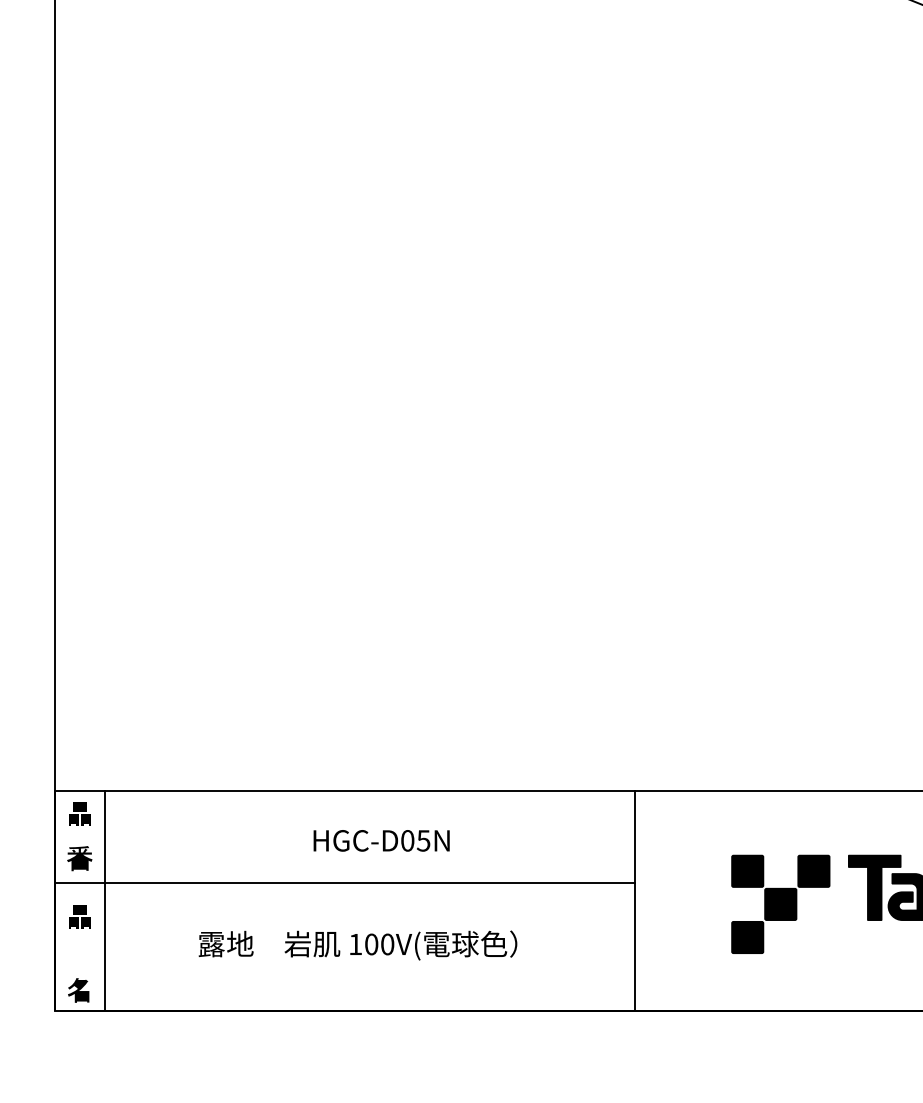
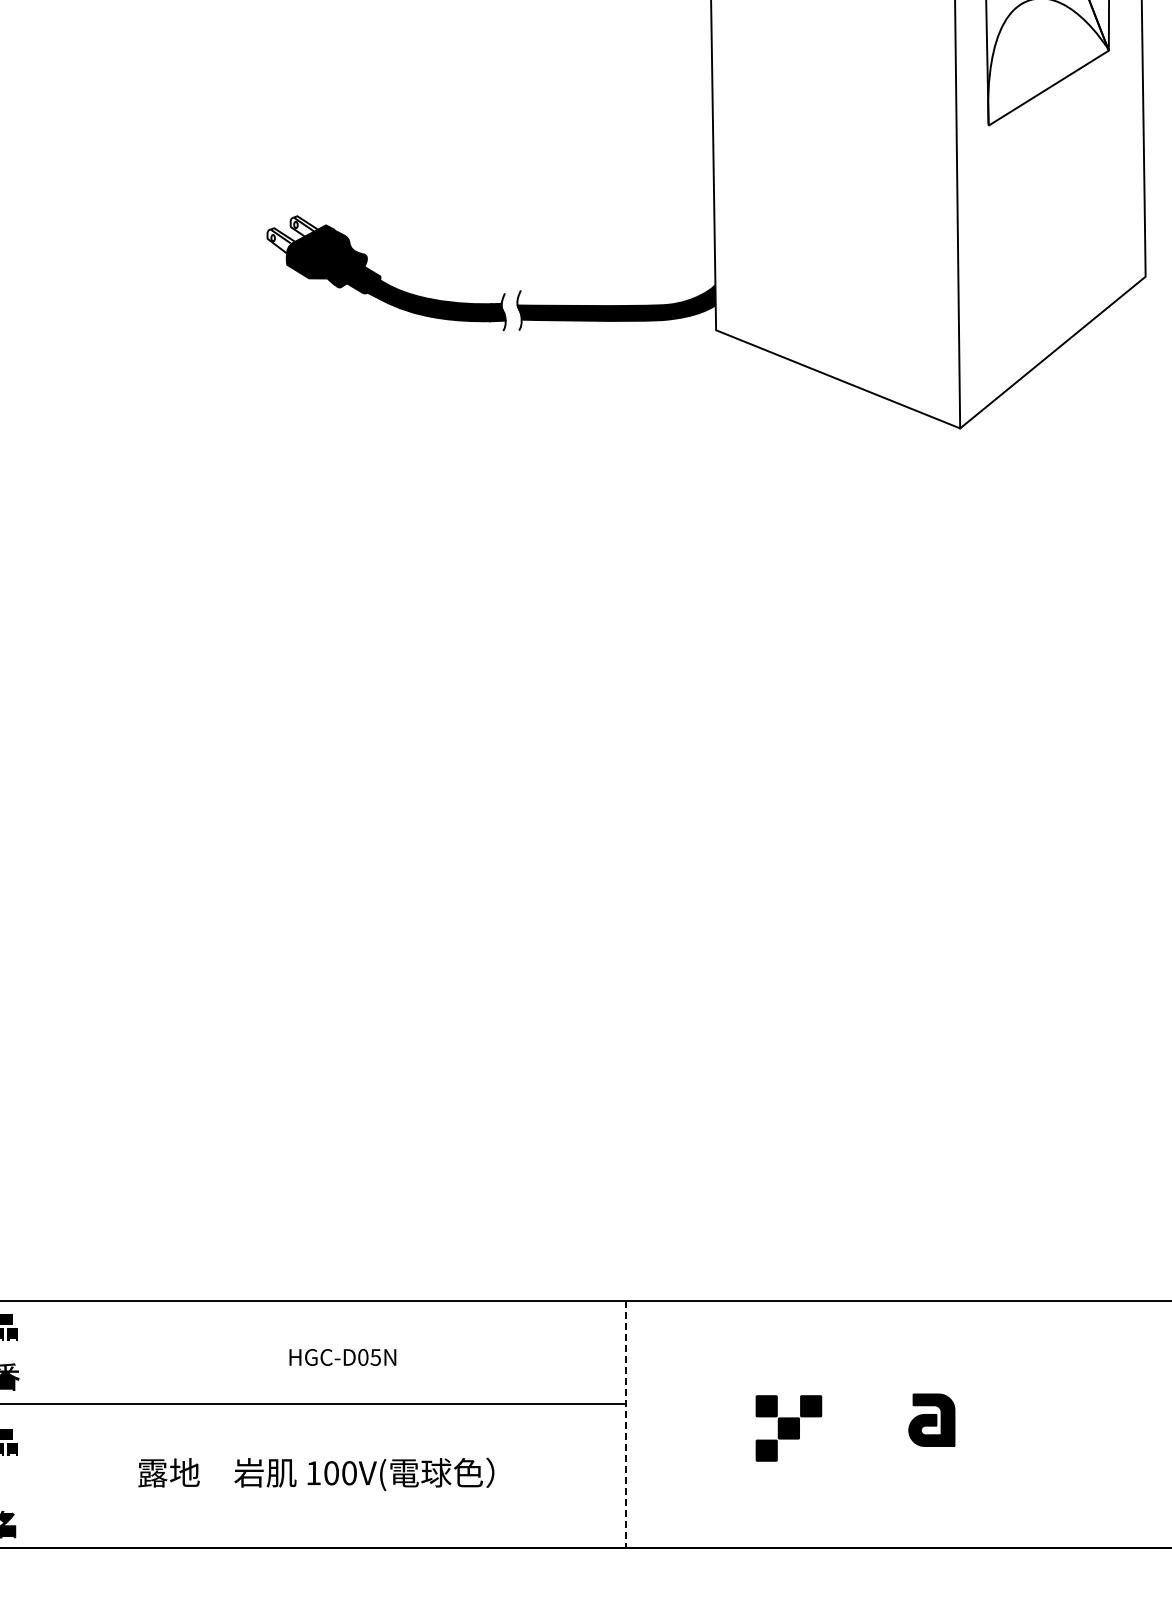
part: (381, 840) -> (342, 1357), size x0.7
fill: (874, 887) -> (893, 1409), removed
line: (105, 900) -> (34, 1424), removed
line: (635, 901) -> (626, 1425), solid -> dashed
part: (780, 904) -> (788, 1428), size x0.6

